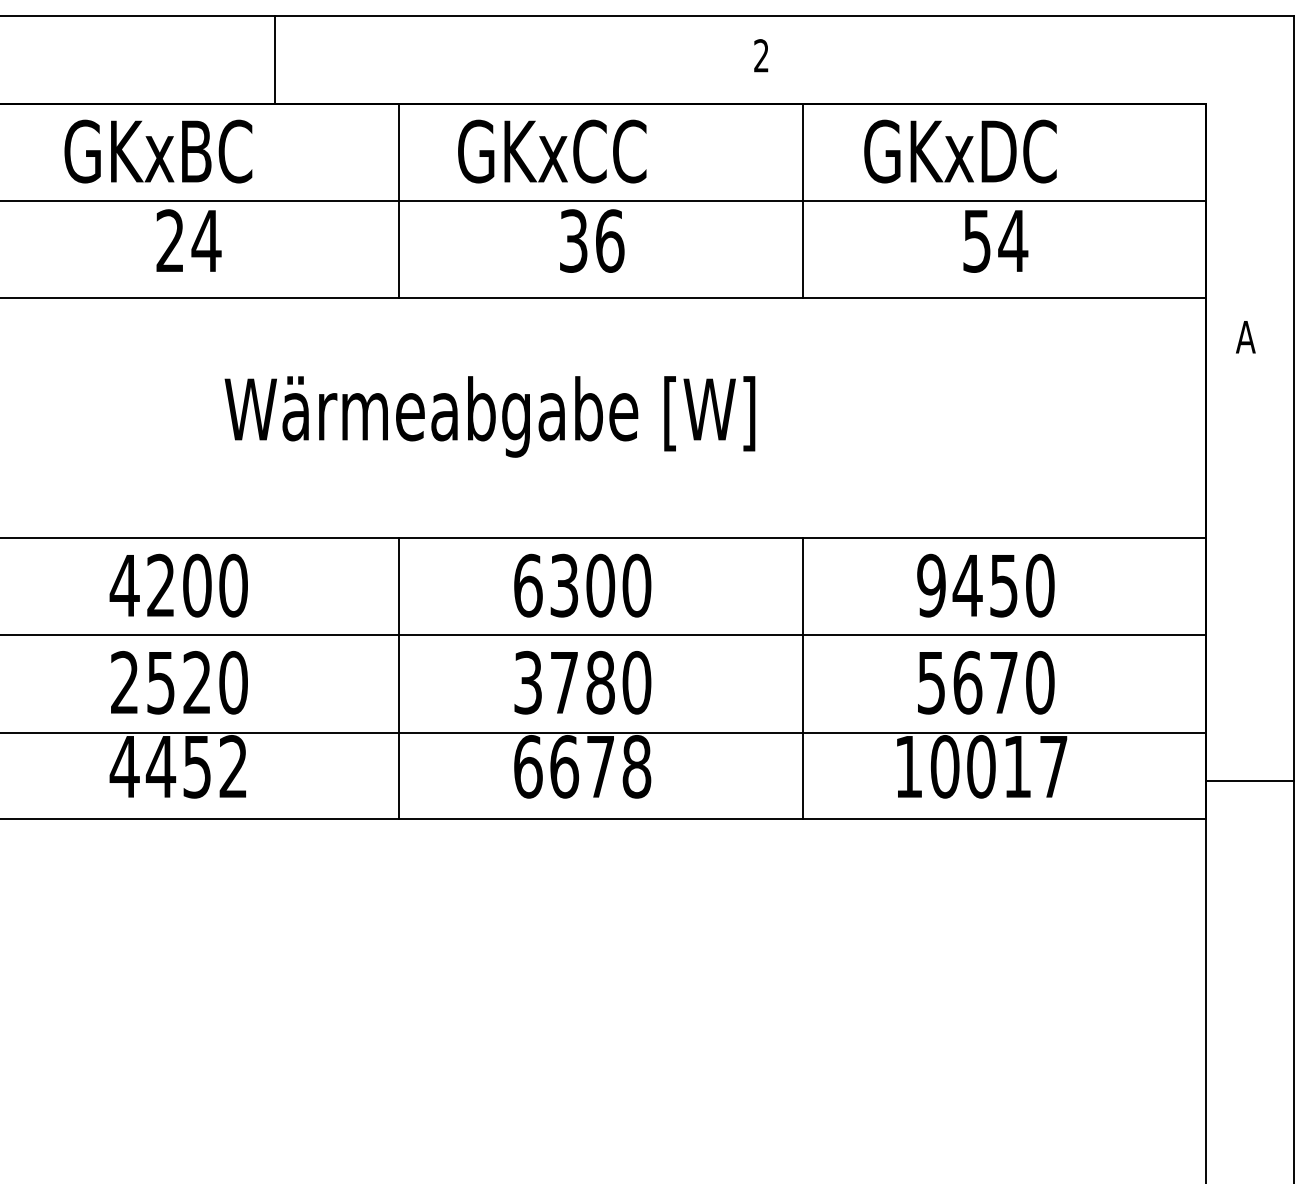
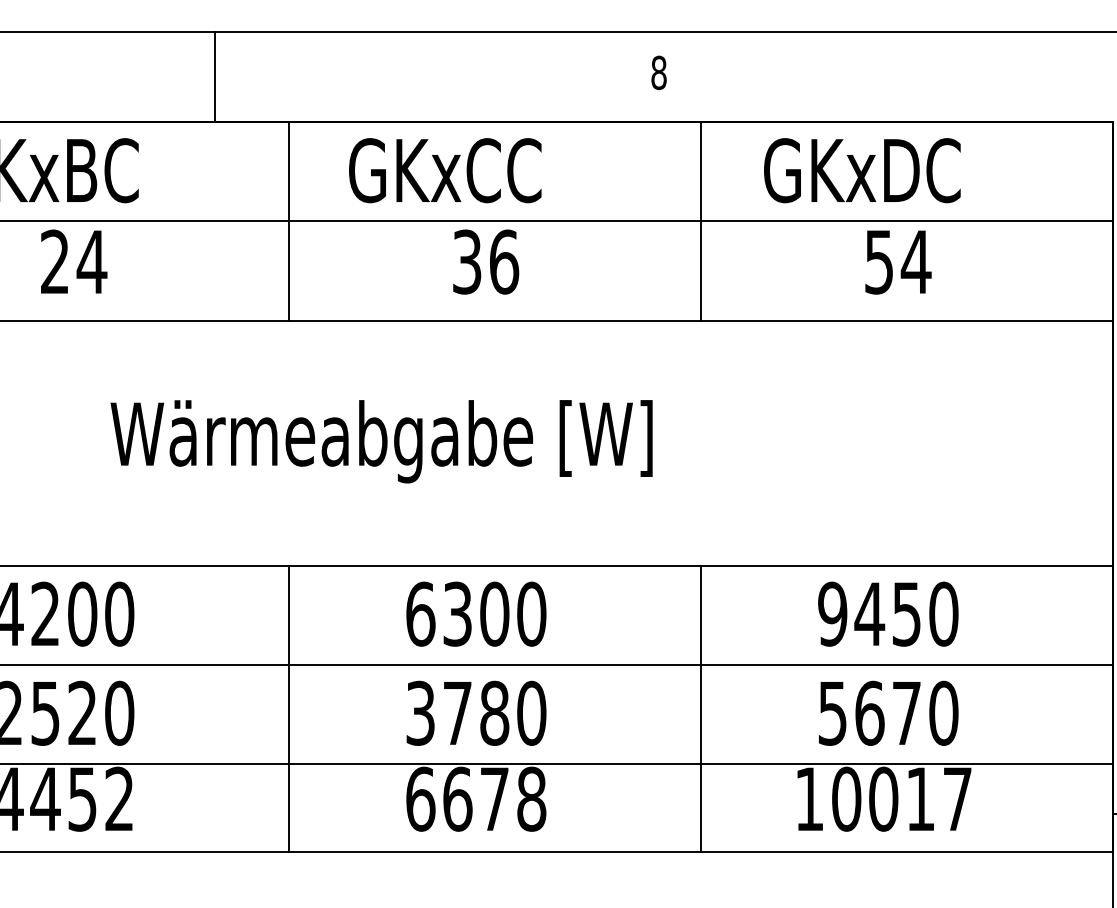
text: (761, 55) -> (659, 72), 2 -> 8
line: (275, 60) -> (215, 77), moved

